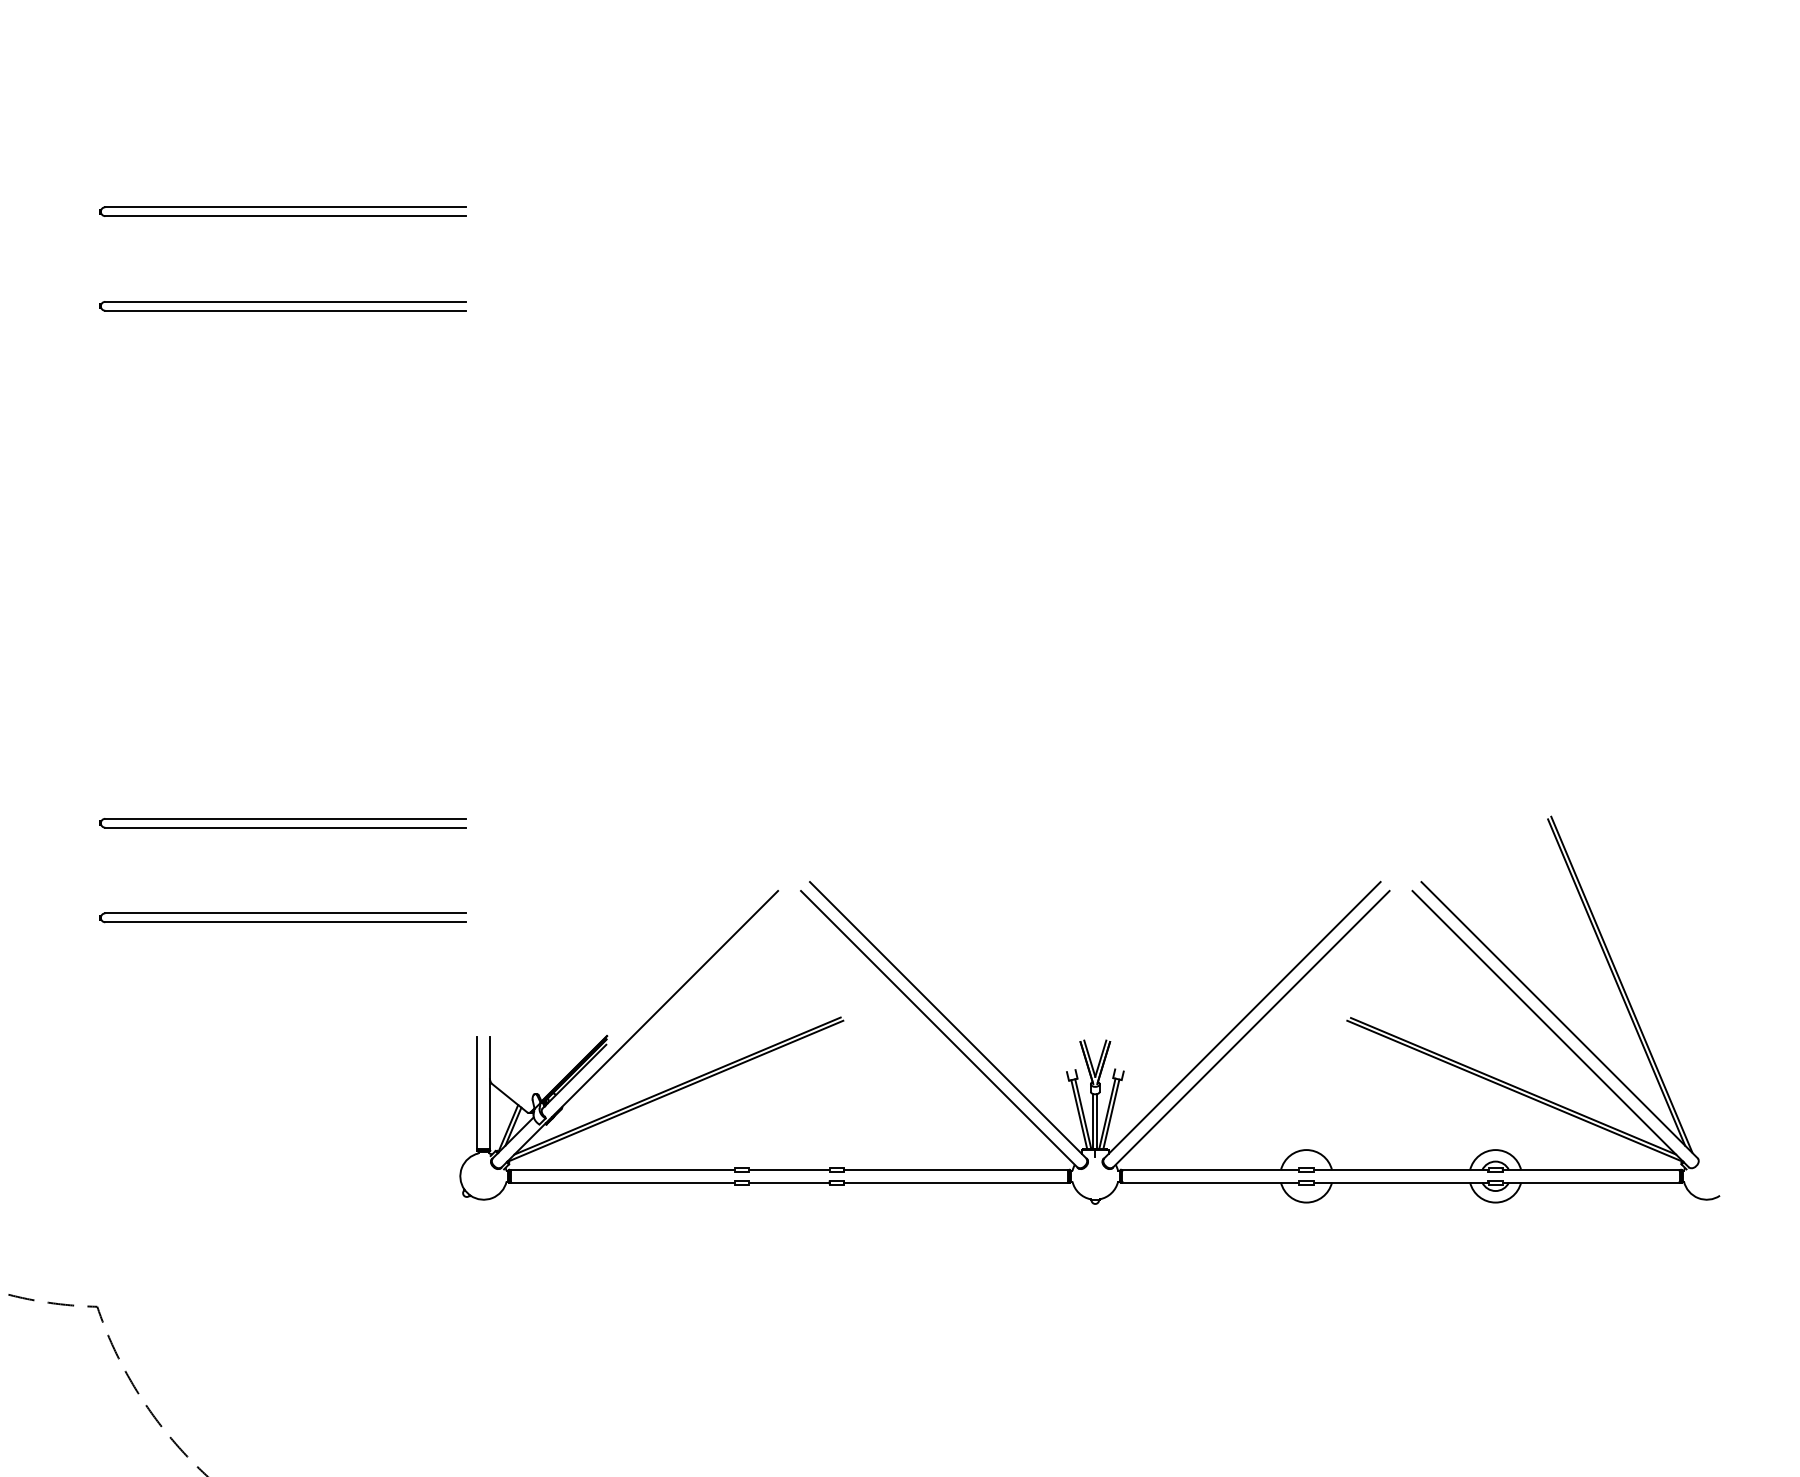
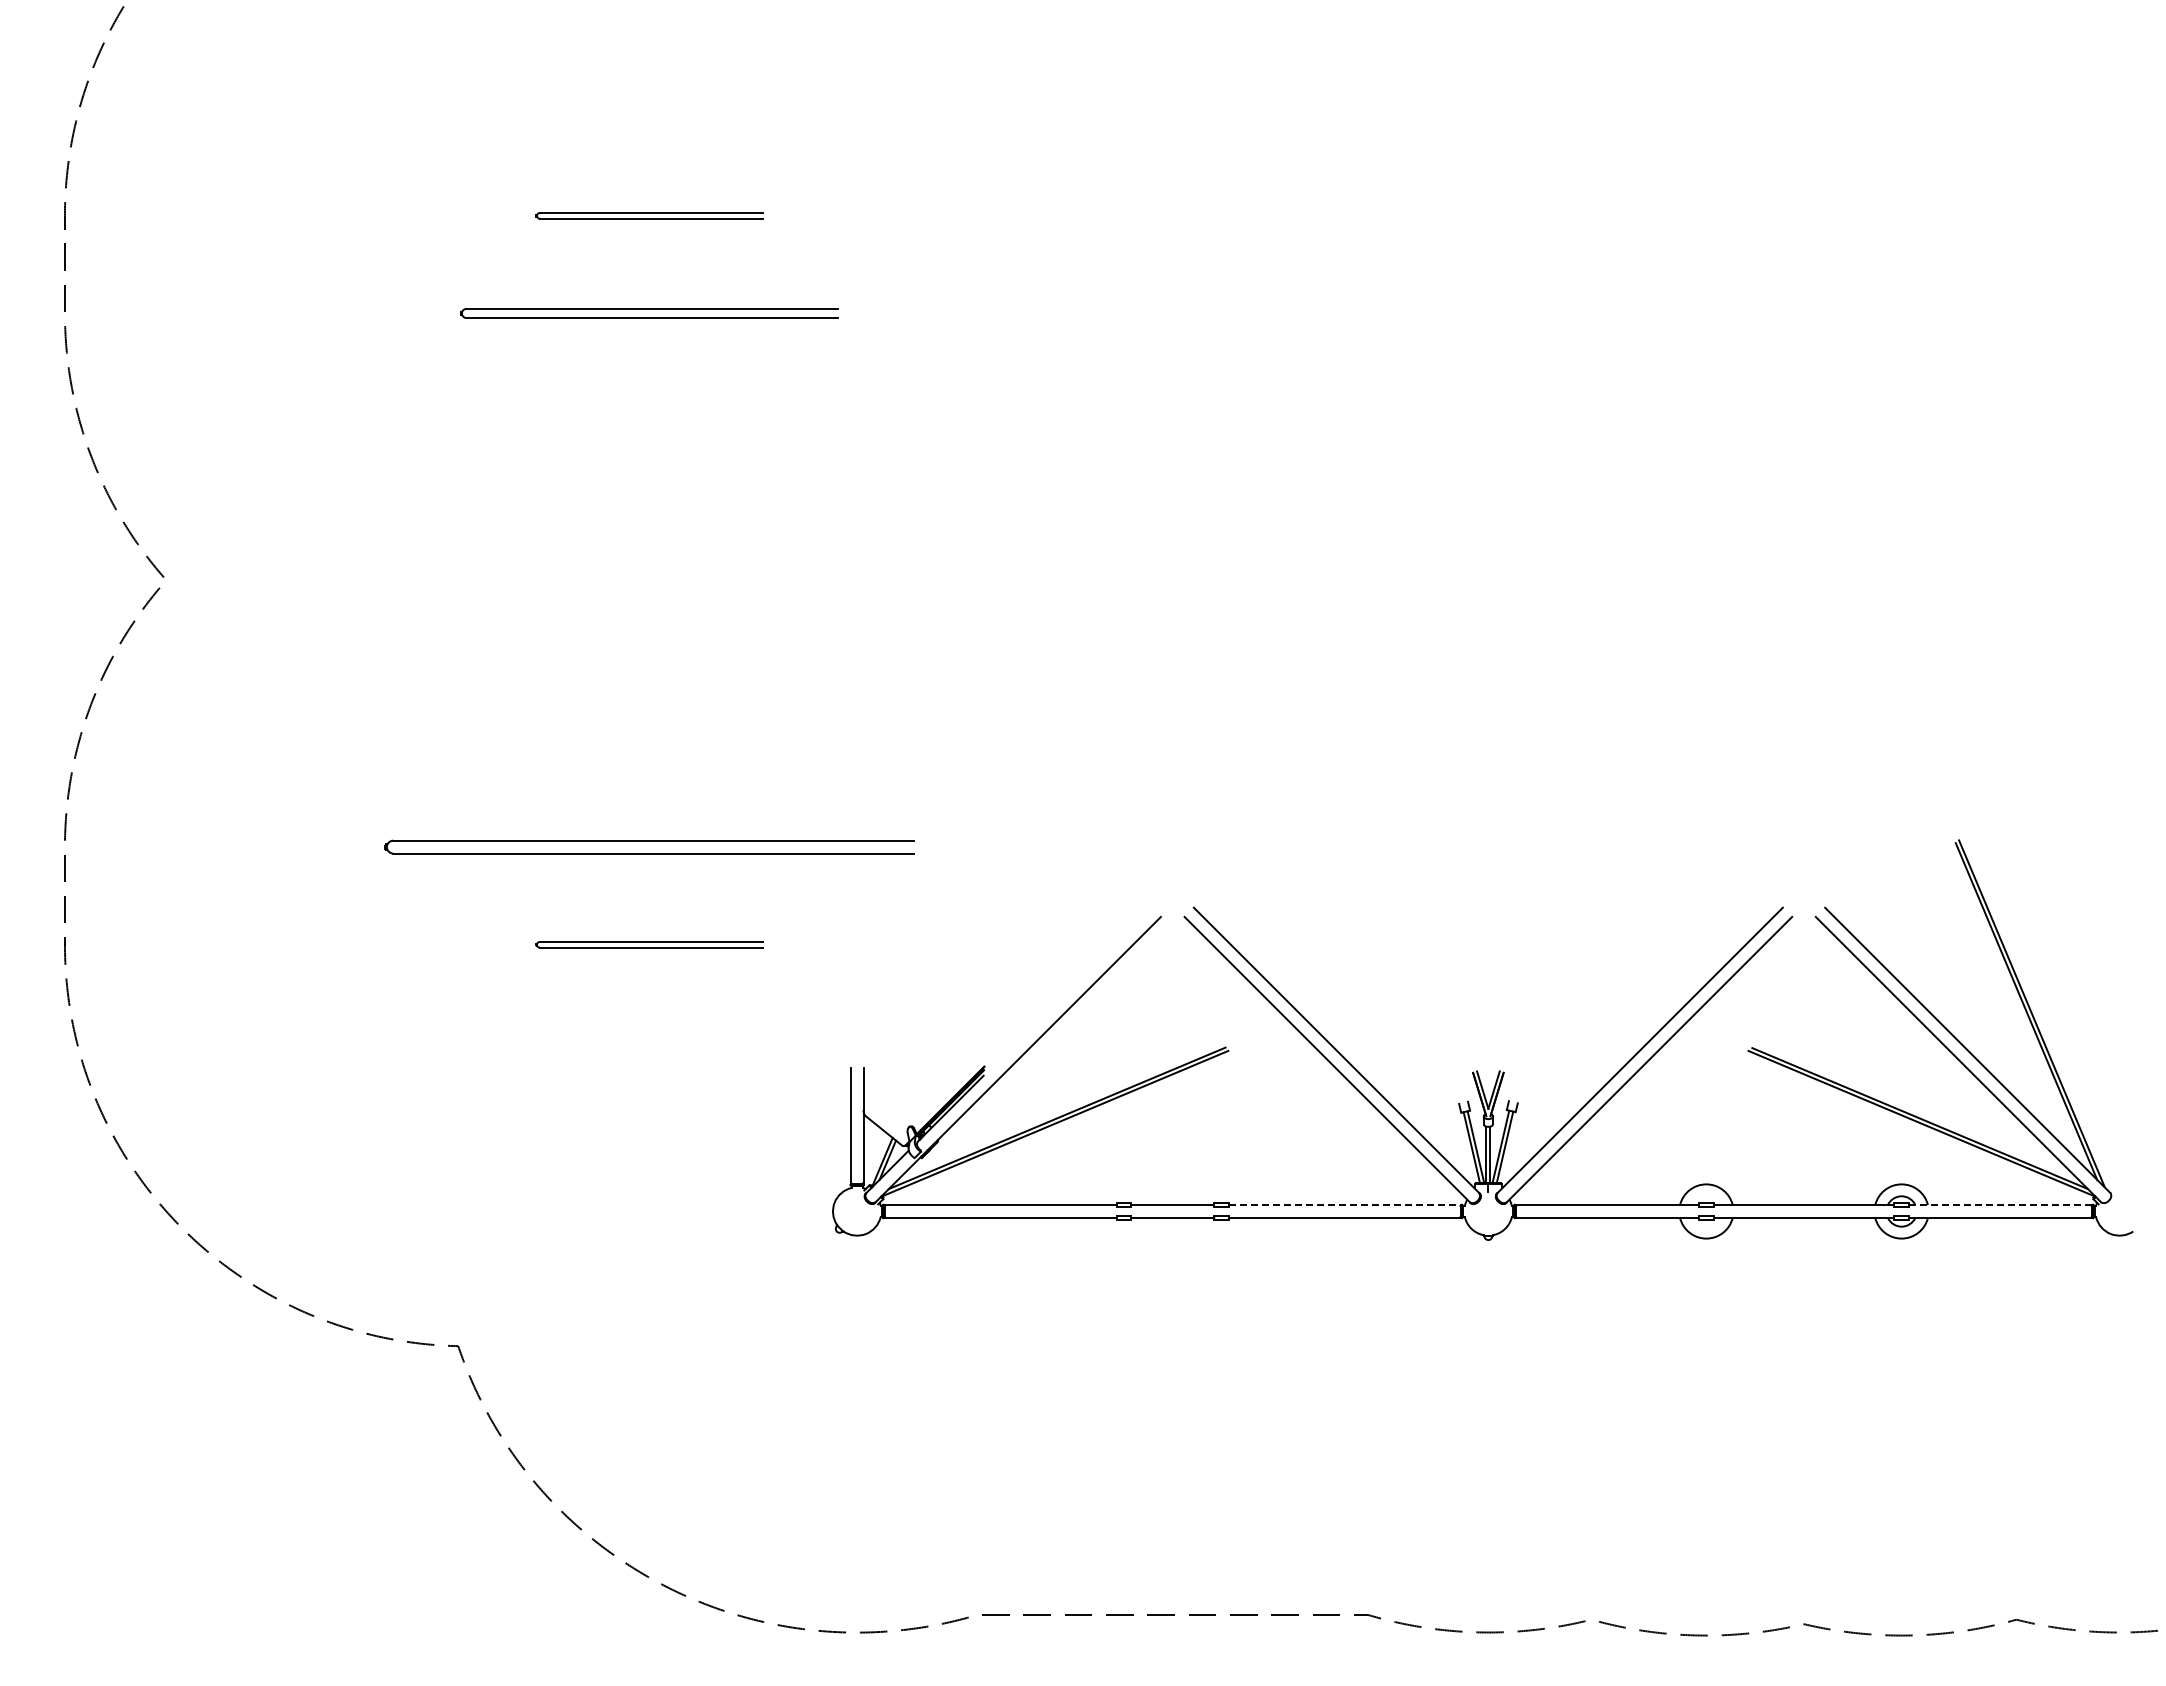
part: (282, 211) -> (649, 215), size x0.6
part: (282, 822) -> (649, 846), size x1.4
part: (282, 917) -> (649, 944), size x0.6
line: (955, 1169) -> (1344, 1204), solid -> dashed
line: (1591, 1169) -> (2000, 1204), solid -> dashed

